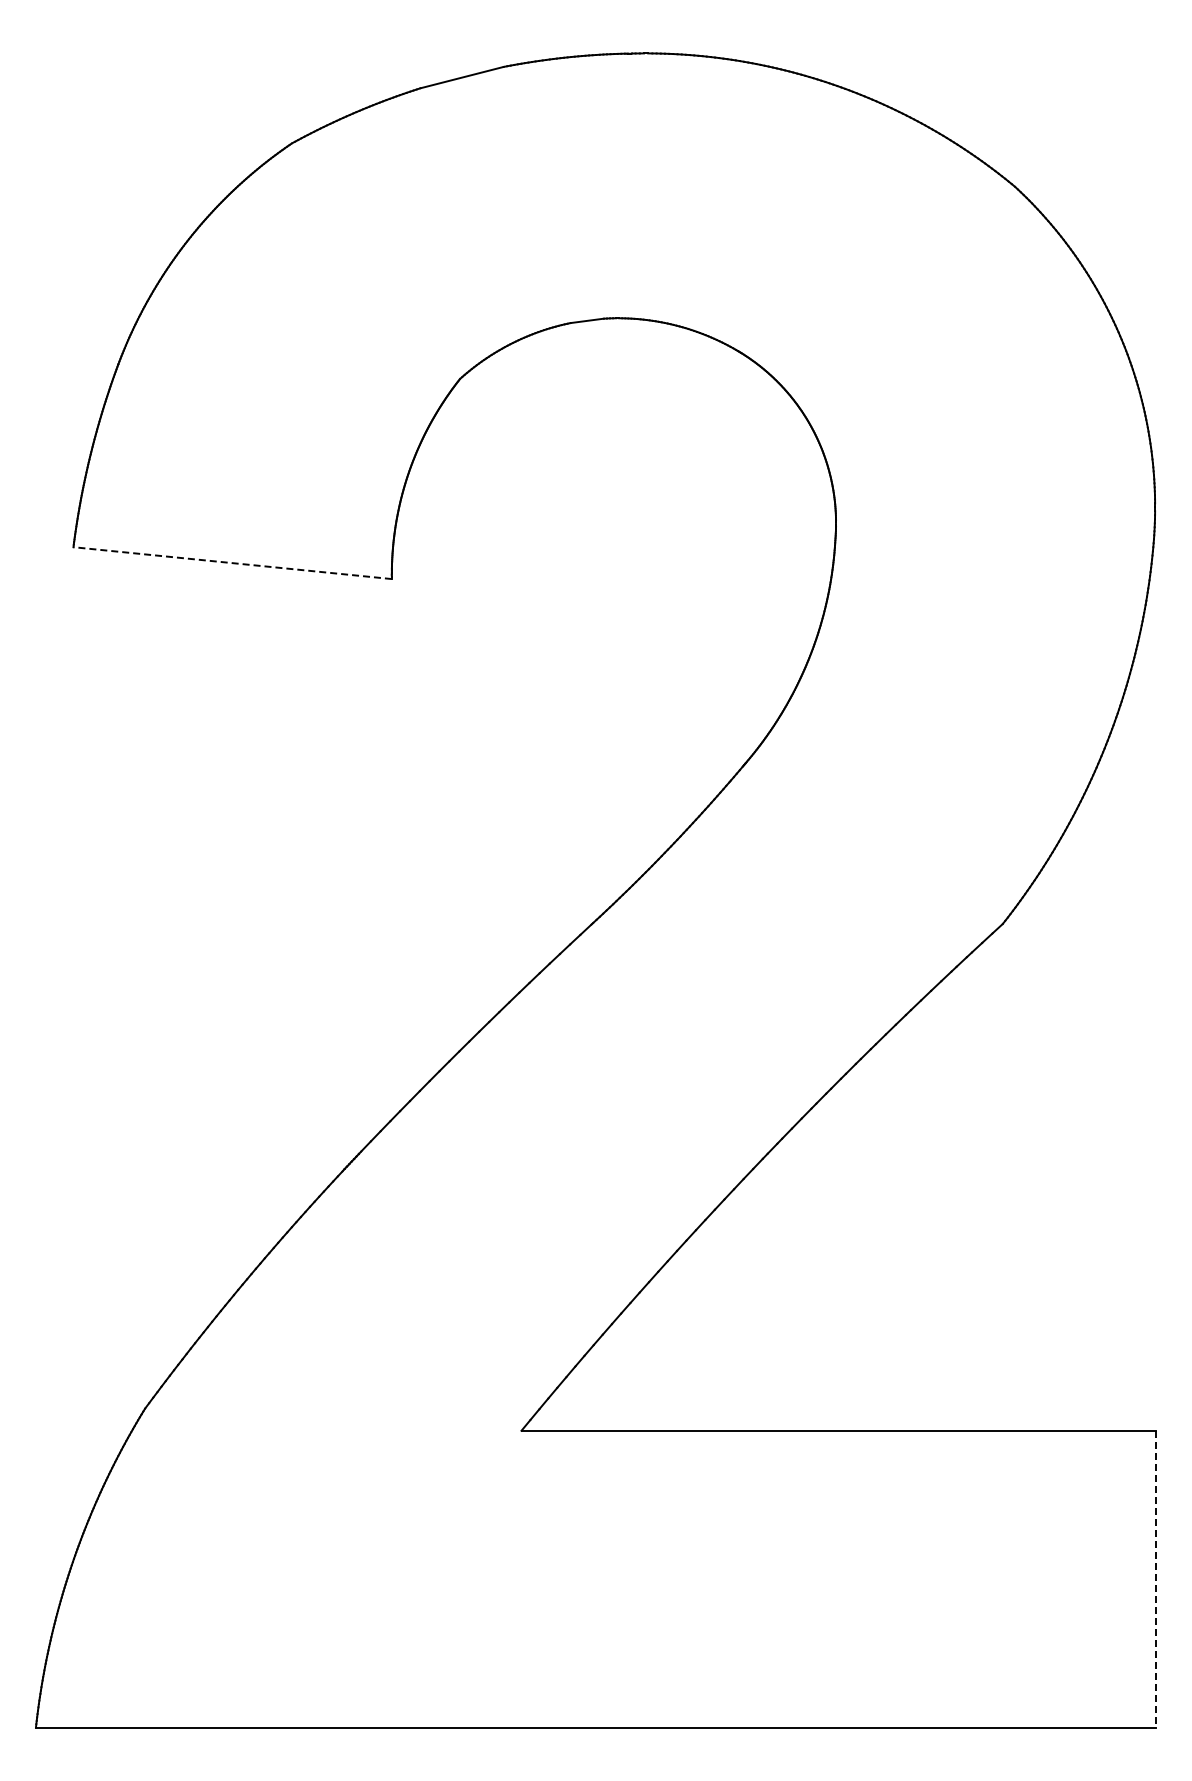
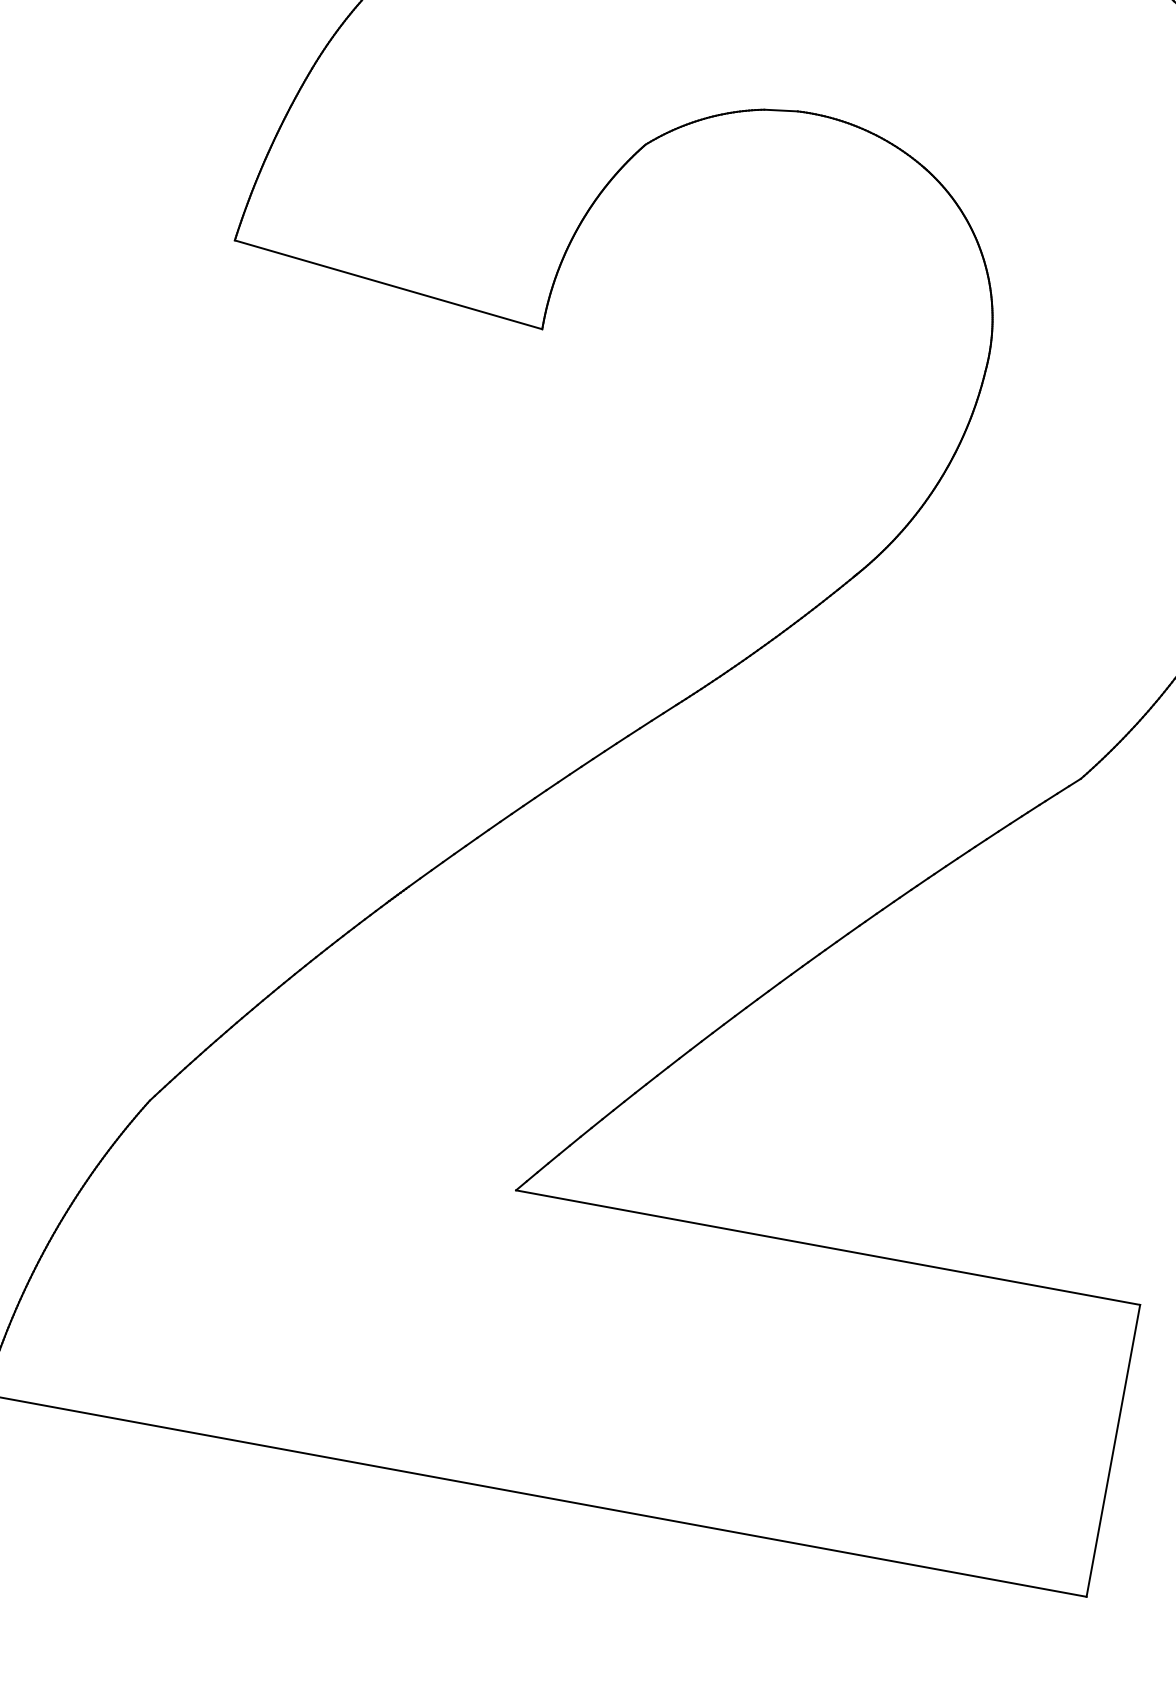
line: (232, 563) -> (388, 285), dashed -> solid
line: (1156, 1579) -> (1113, 1451), dashed -> solid

